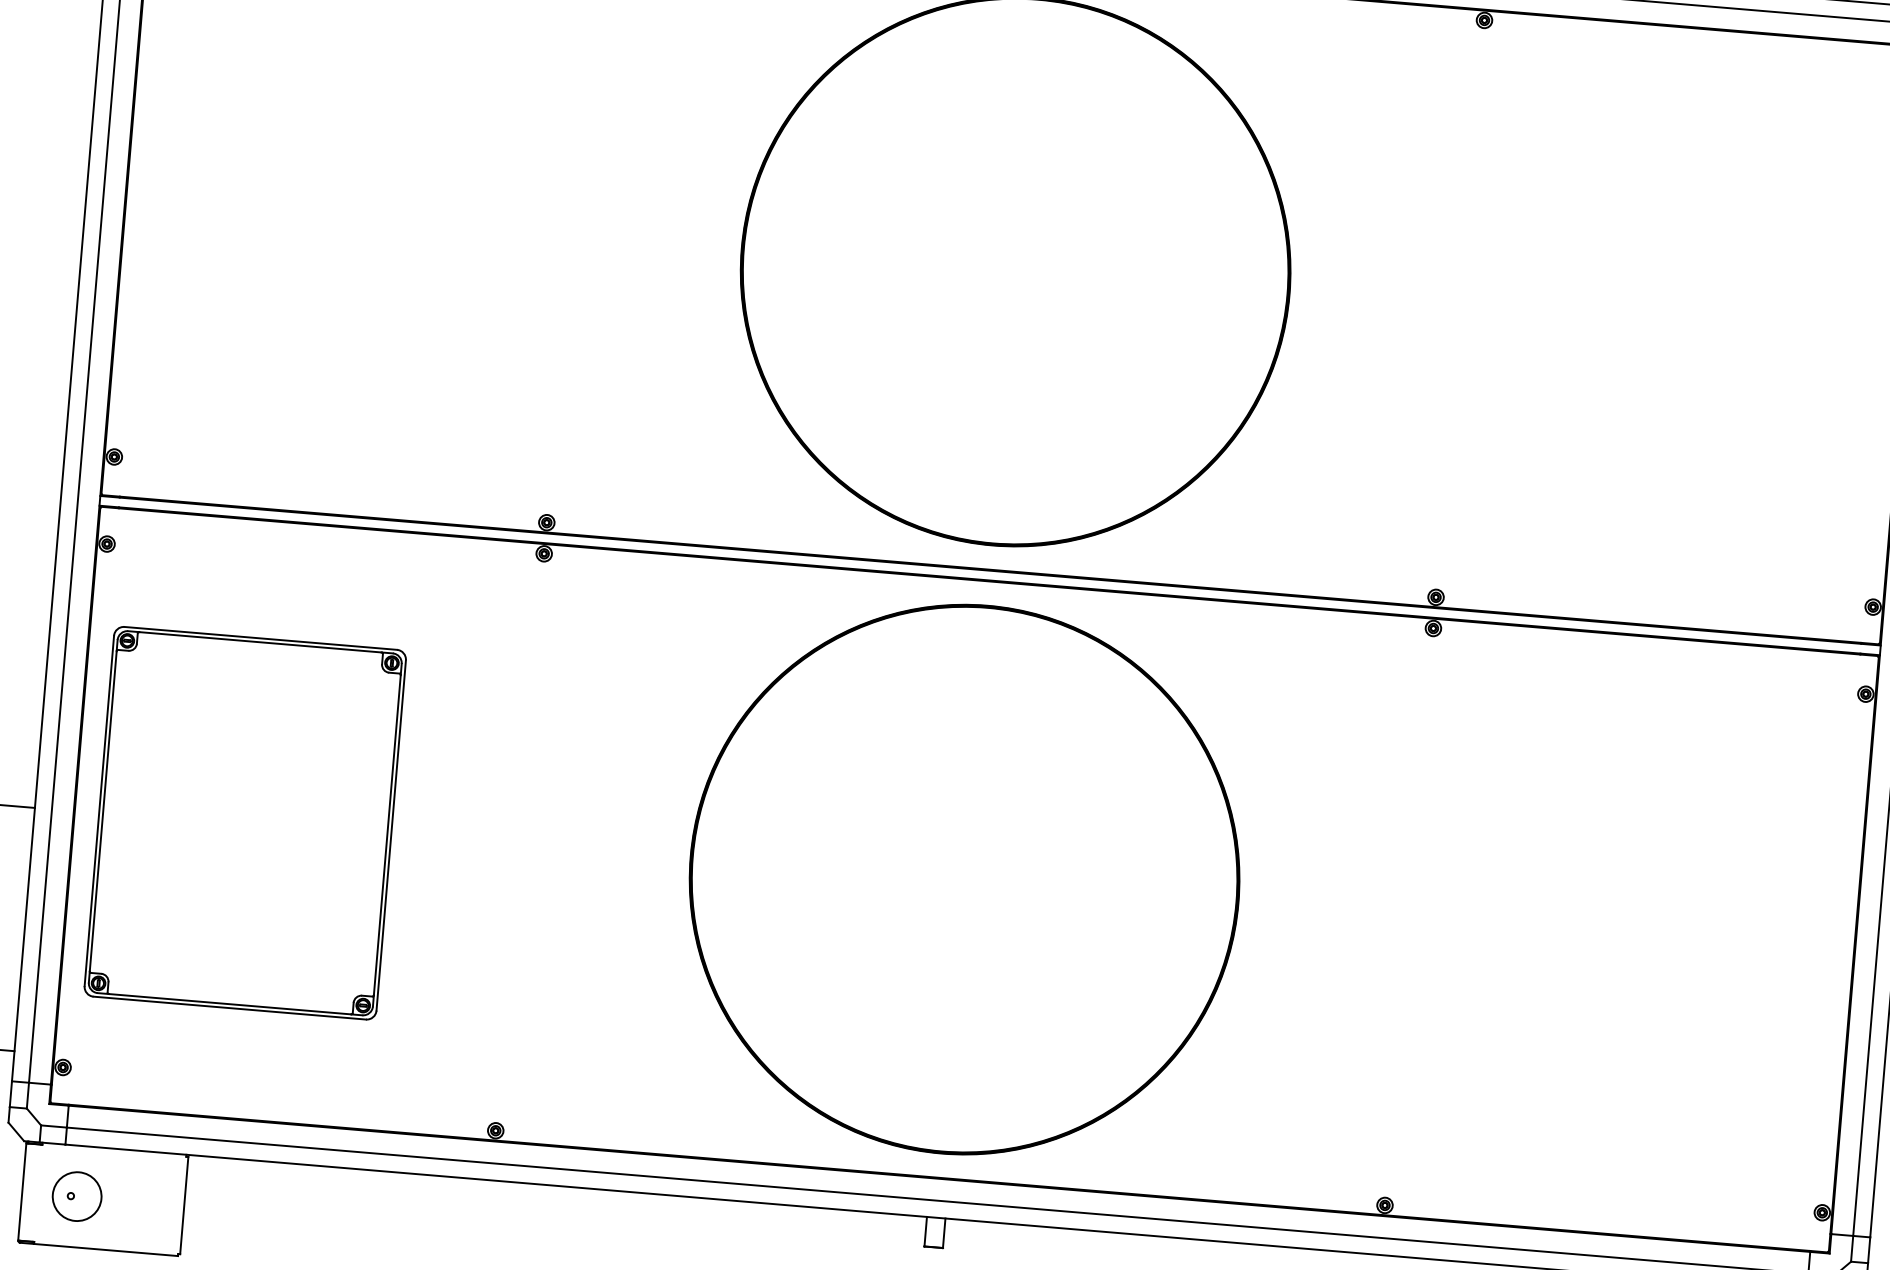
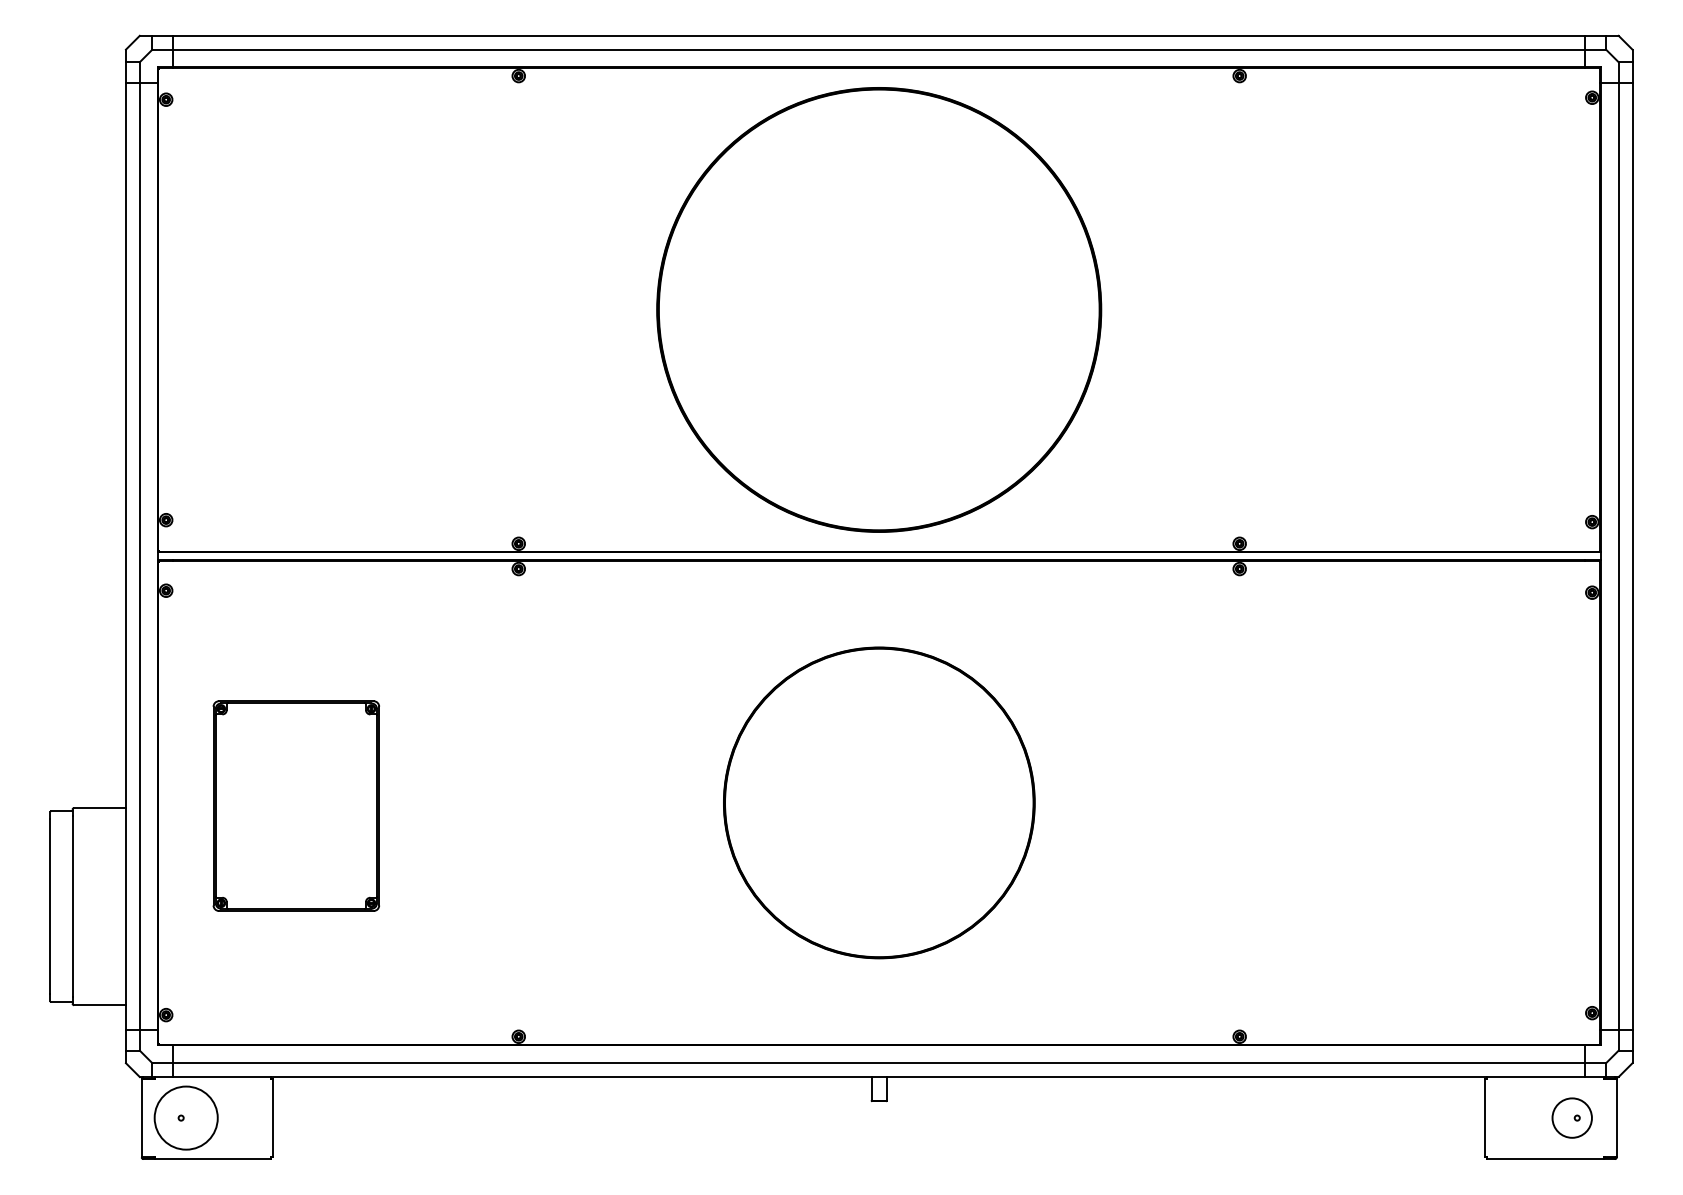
part: (245, 822) -> (296, 805), size x0.7
part: (964, 879) -> (879, 802), size x0.7
circle: (76, 1195) -> (185, 1117), size x1.6

